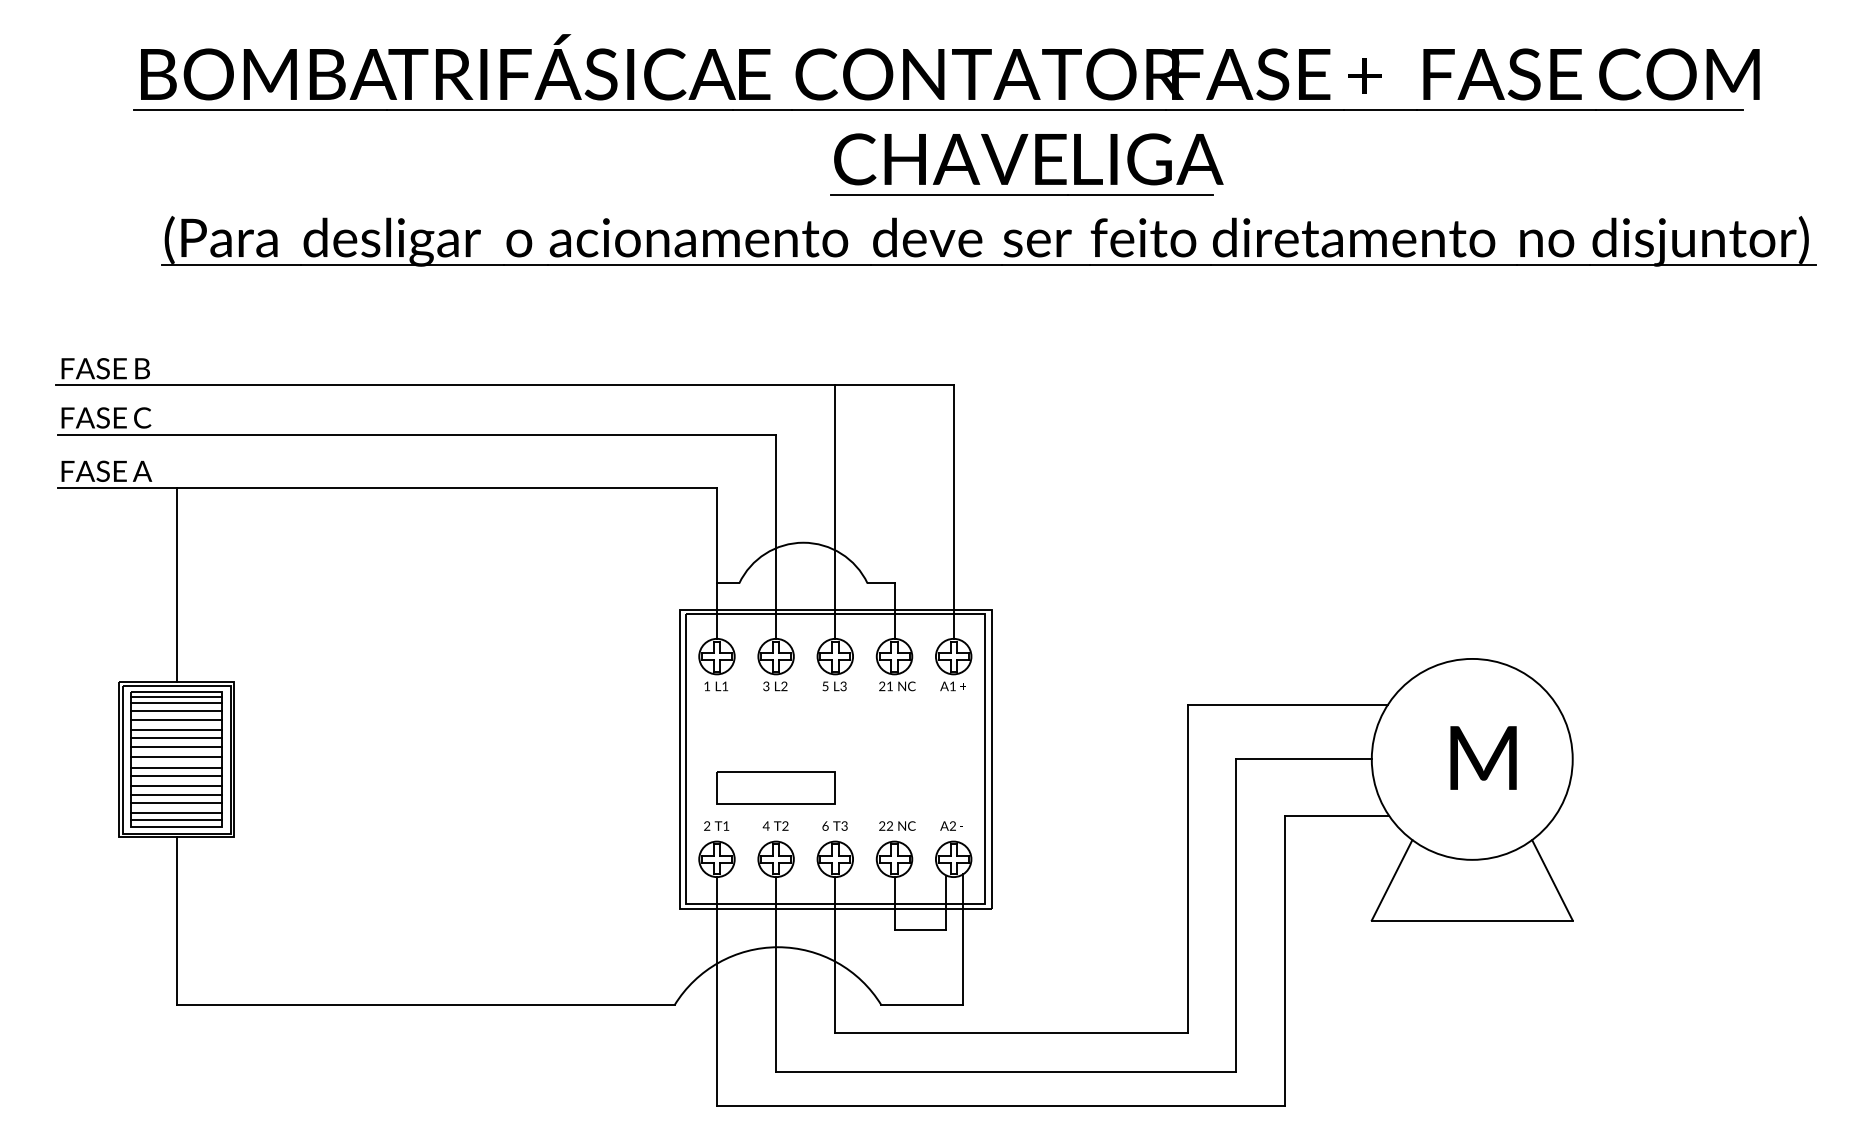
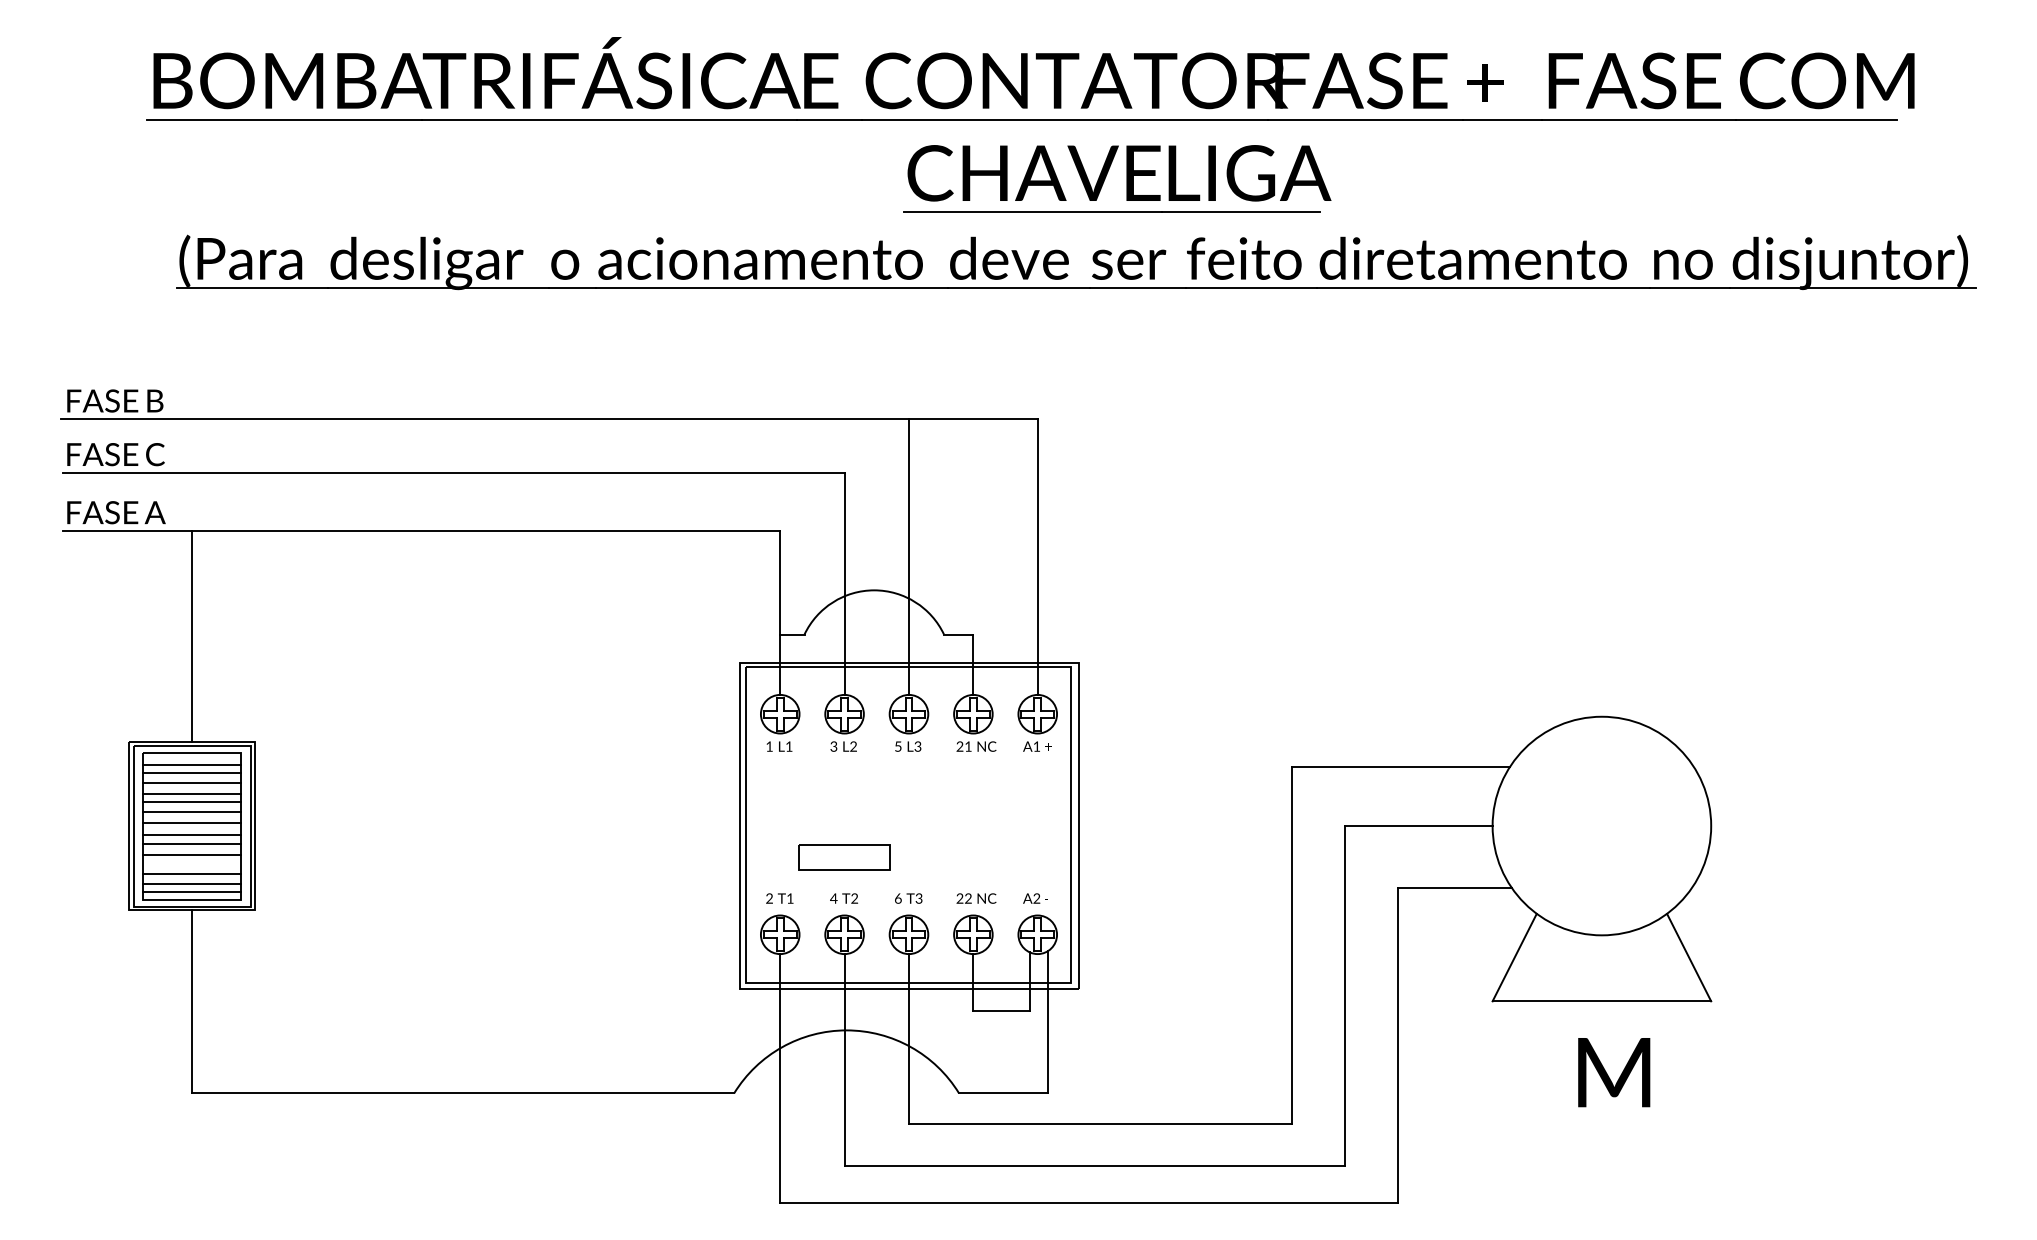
line: (176, 697) -> (192, 758), removed
text: (1483, 757) -> (1614, 1072), moved
part: (775, 787) -> (843, 856), size x0.7
line: (176, 795) -> (192, 865), removed

